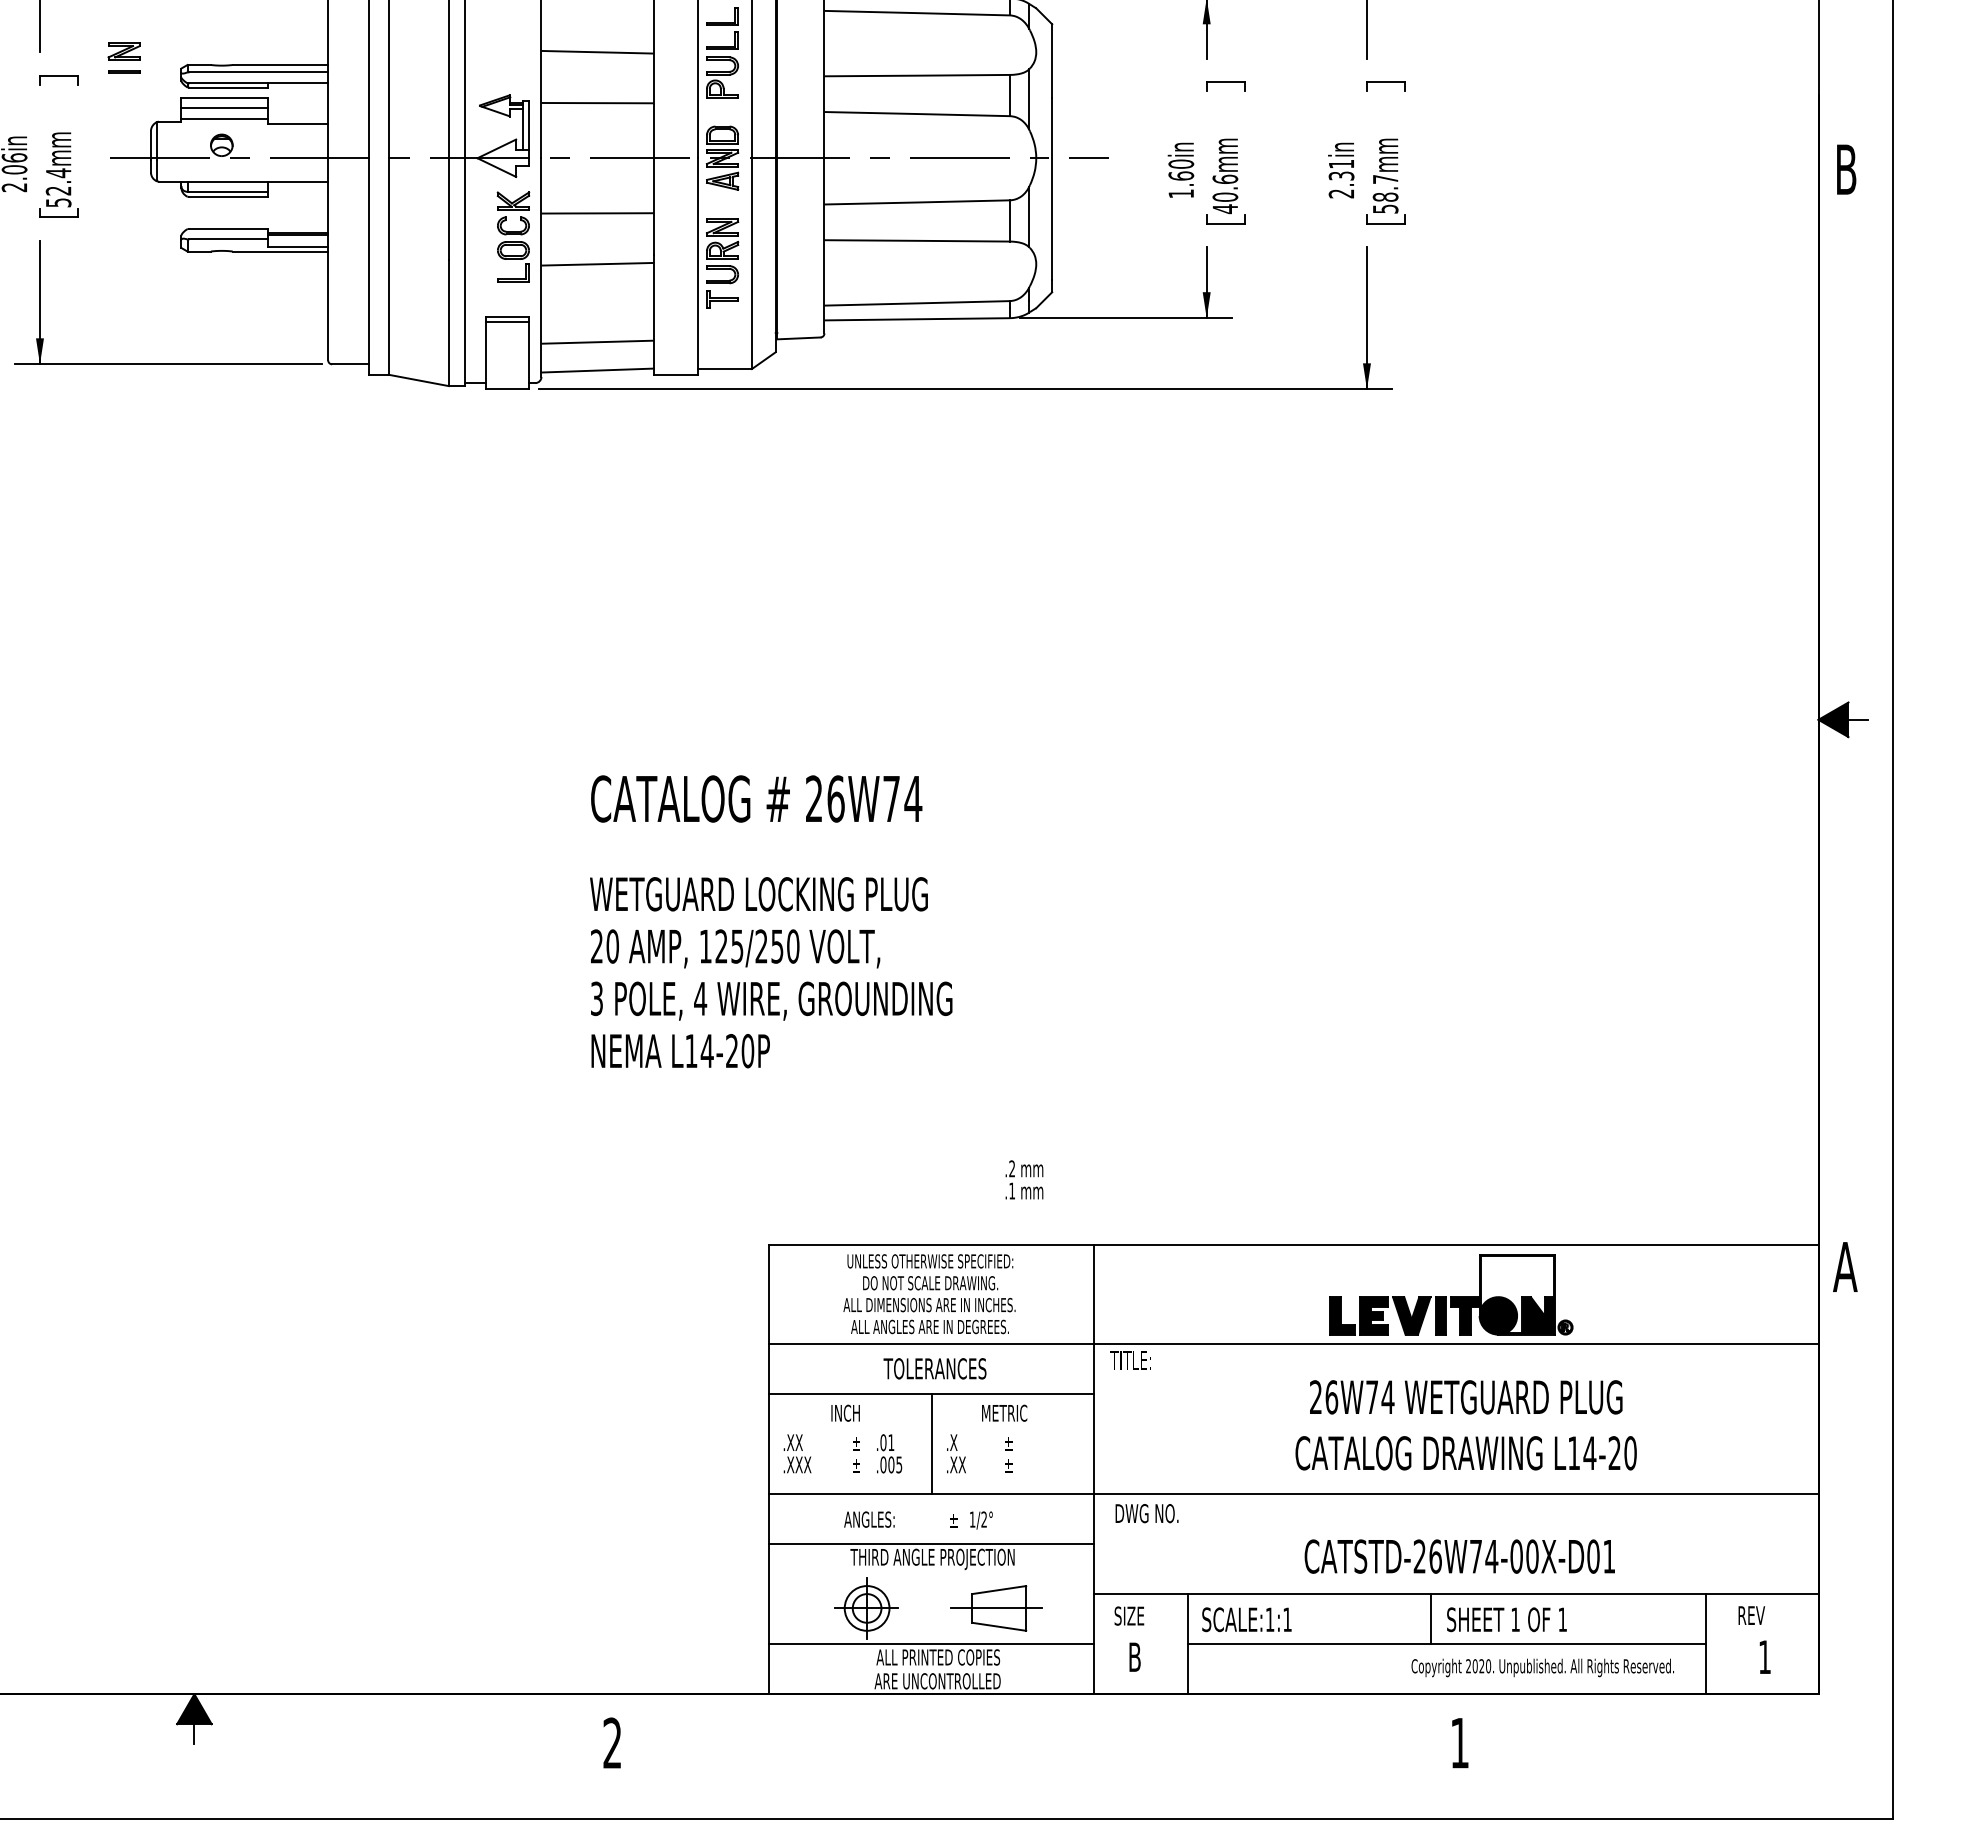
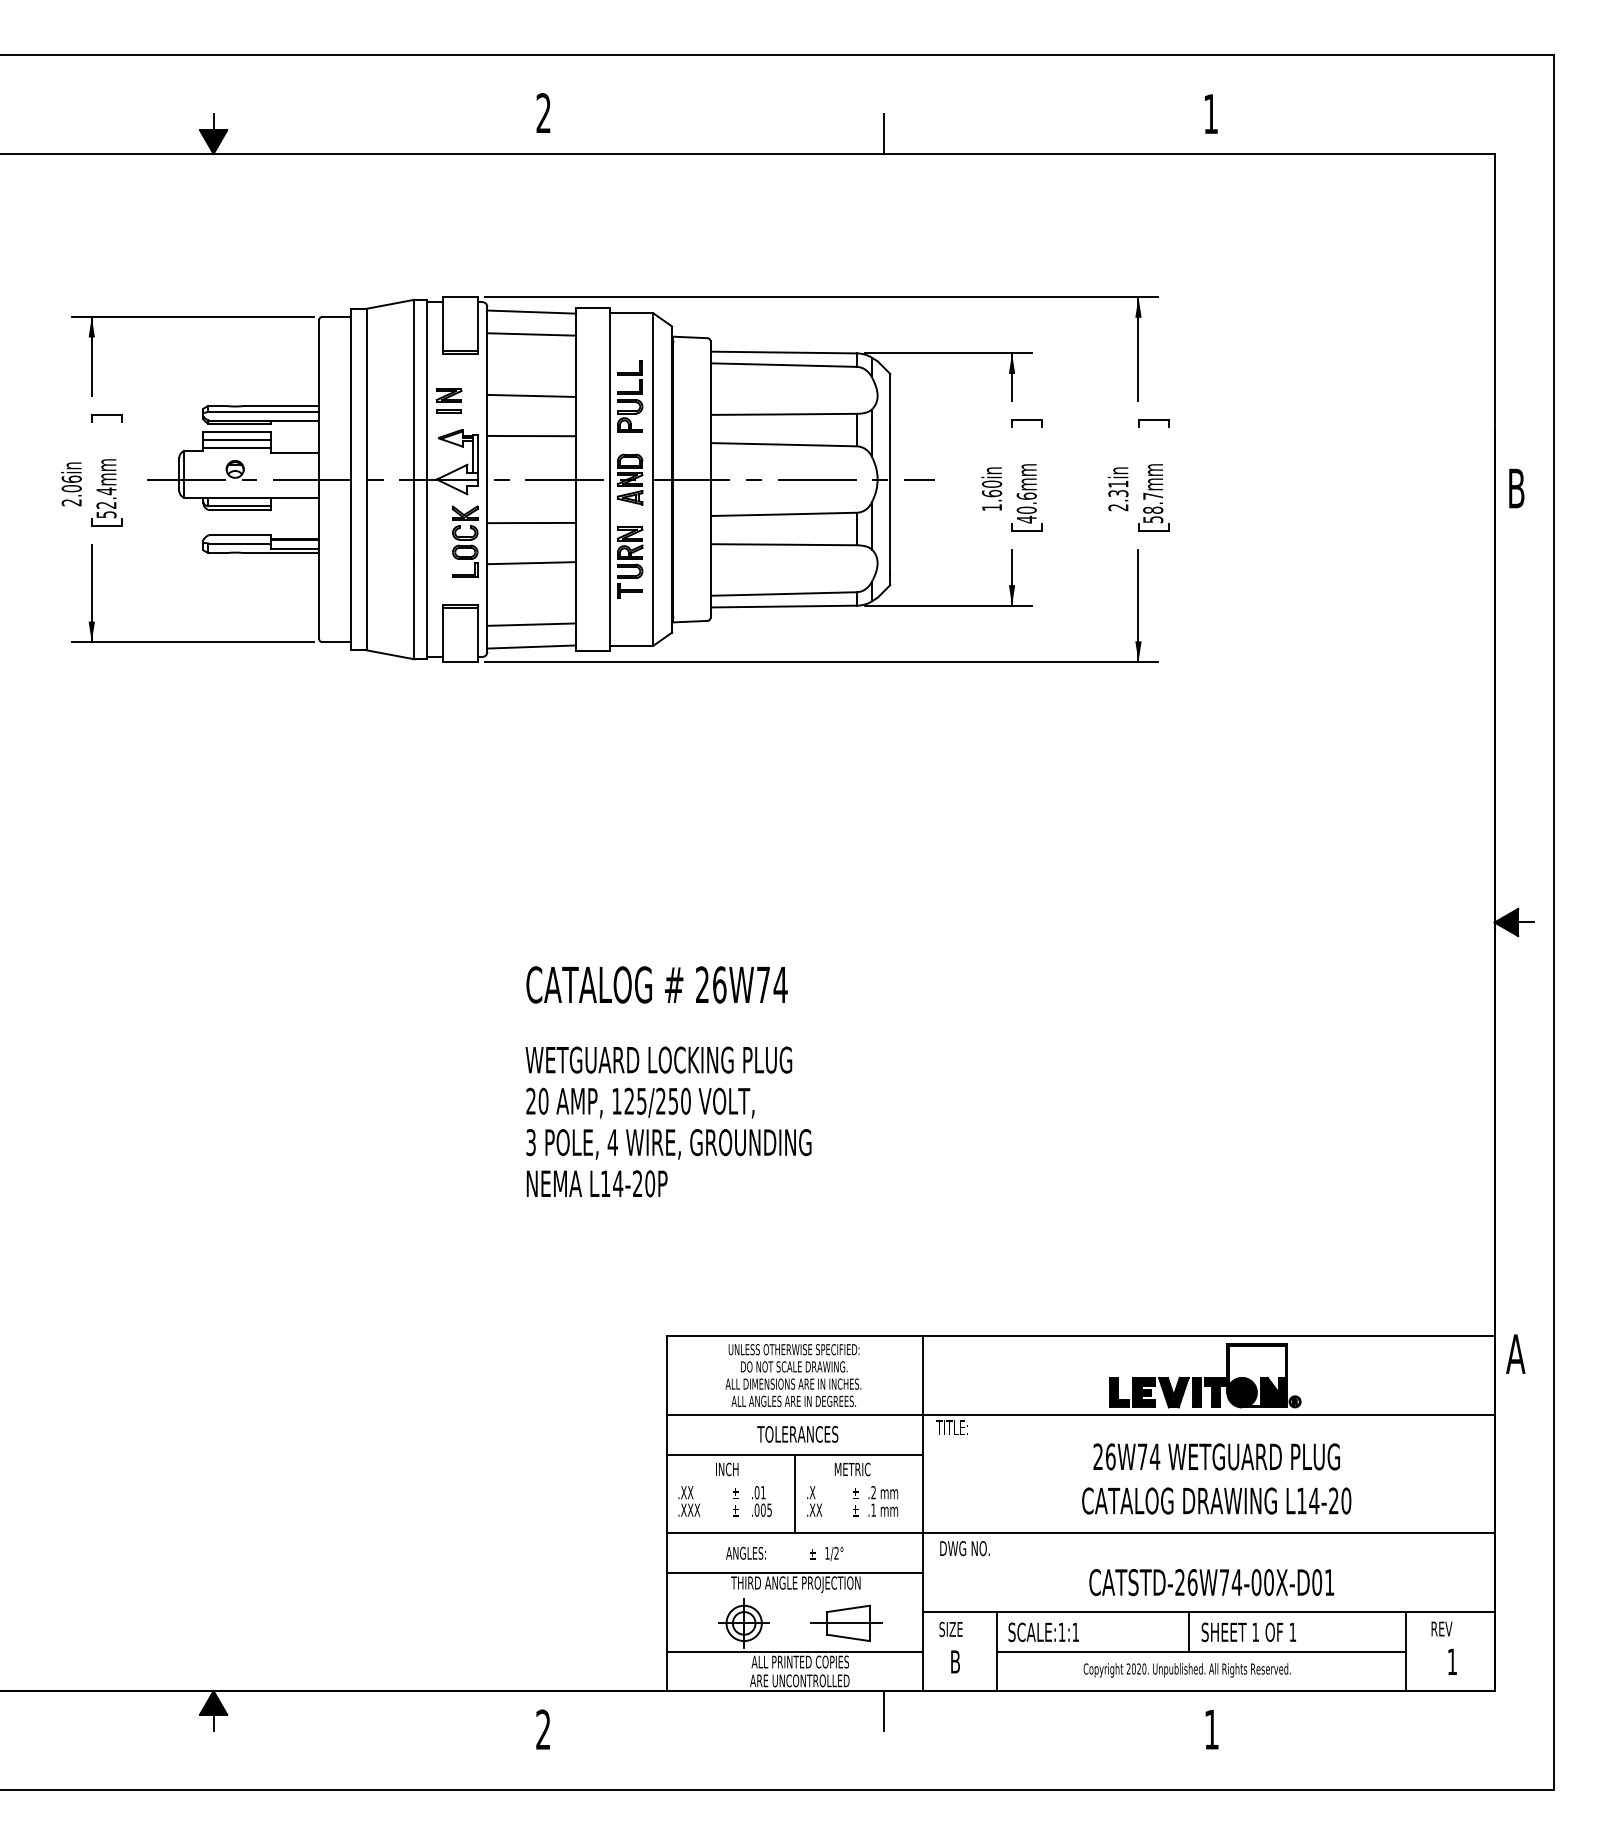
part: (123, 58) -> (448, 400), moved
text: (1024, 1180) -> (883, 1501), moved
text: (1541, 1668) -> (1186, 1670), moved
line: (1043, 1718) -> (883, 1710), added

